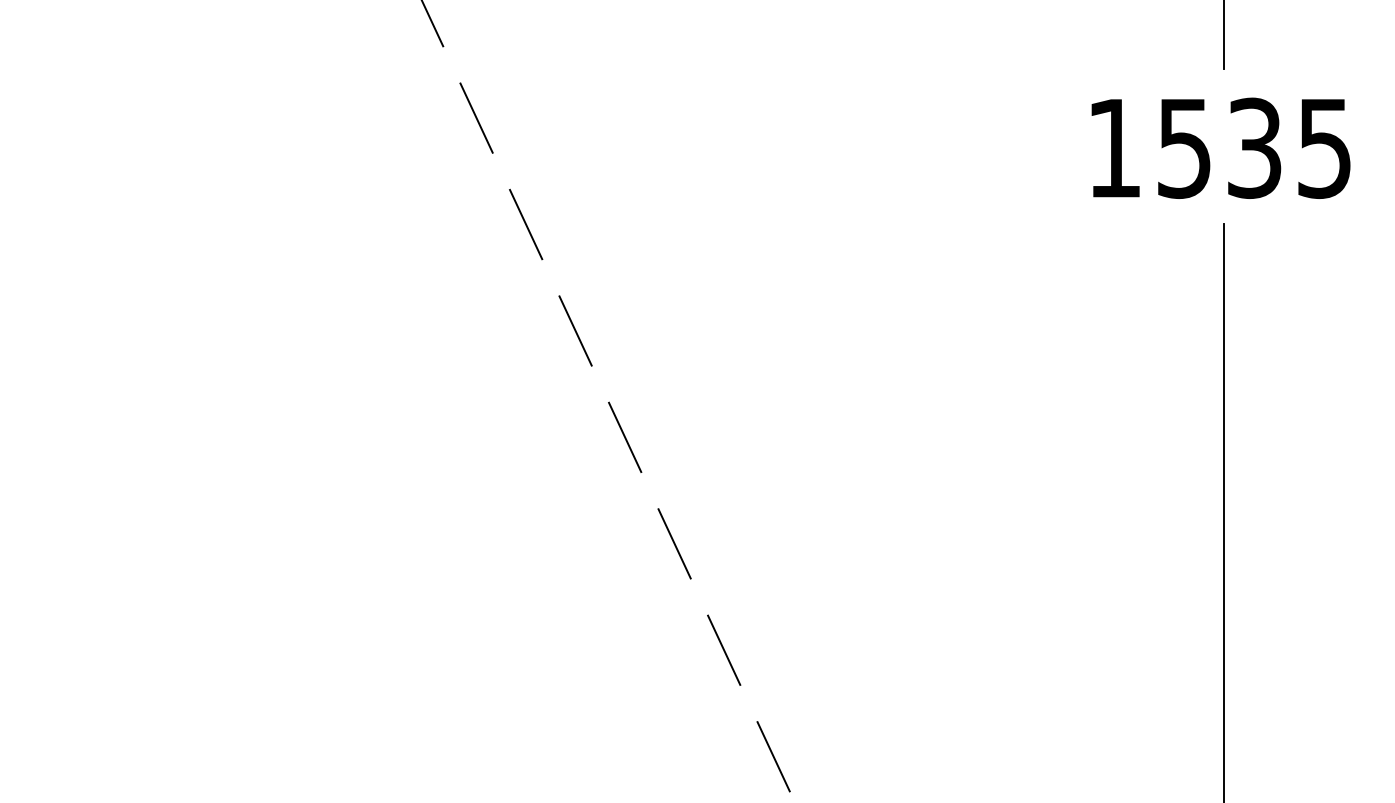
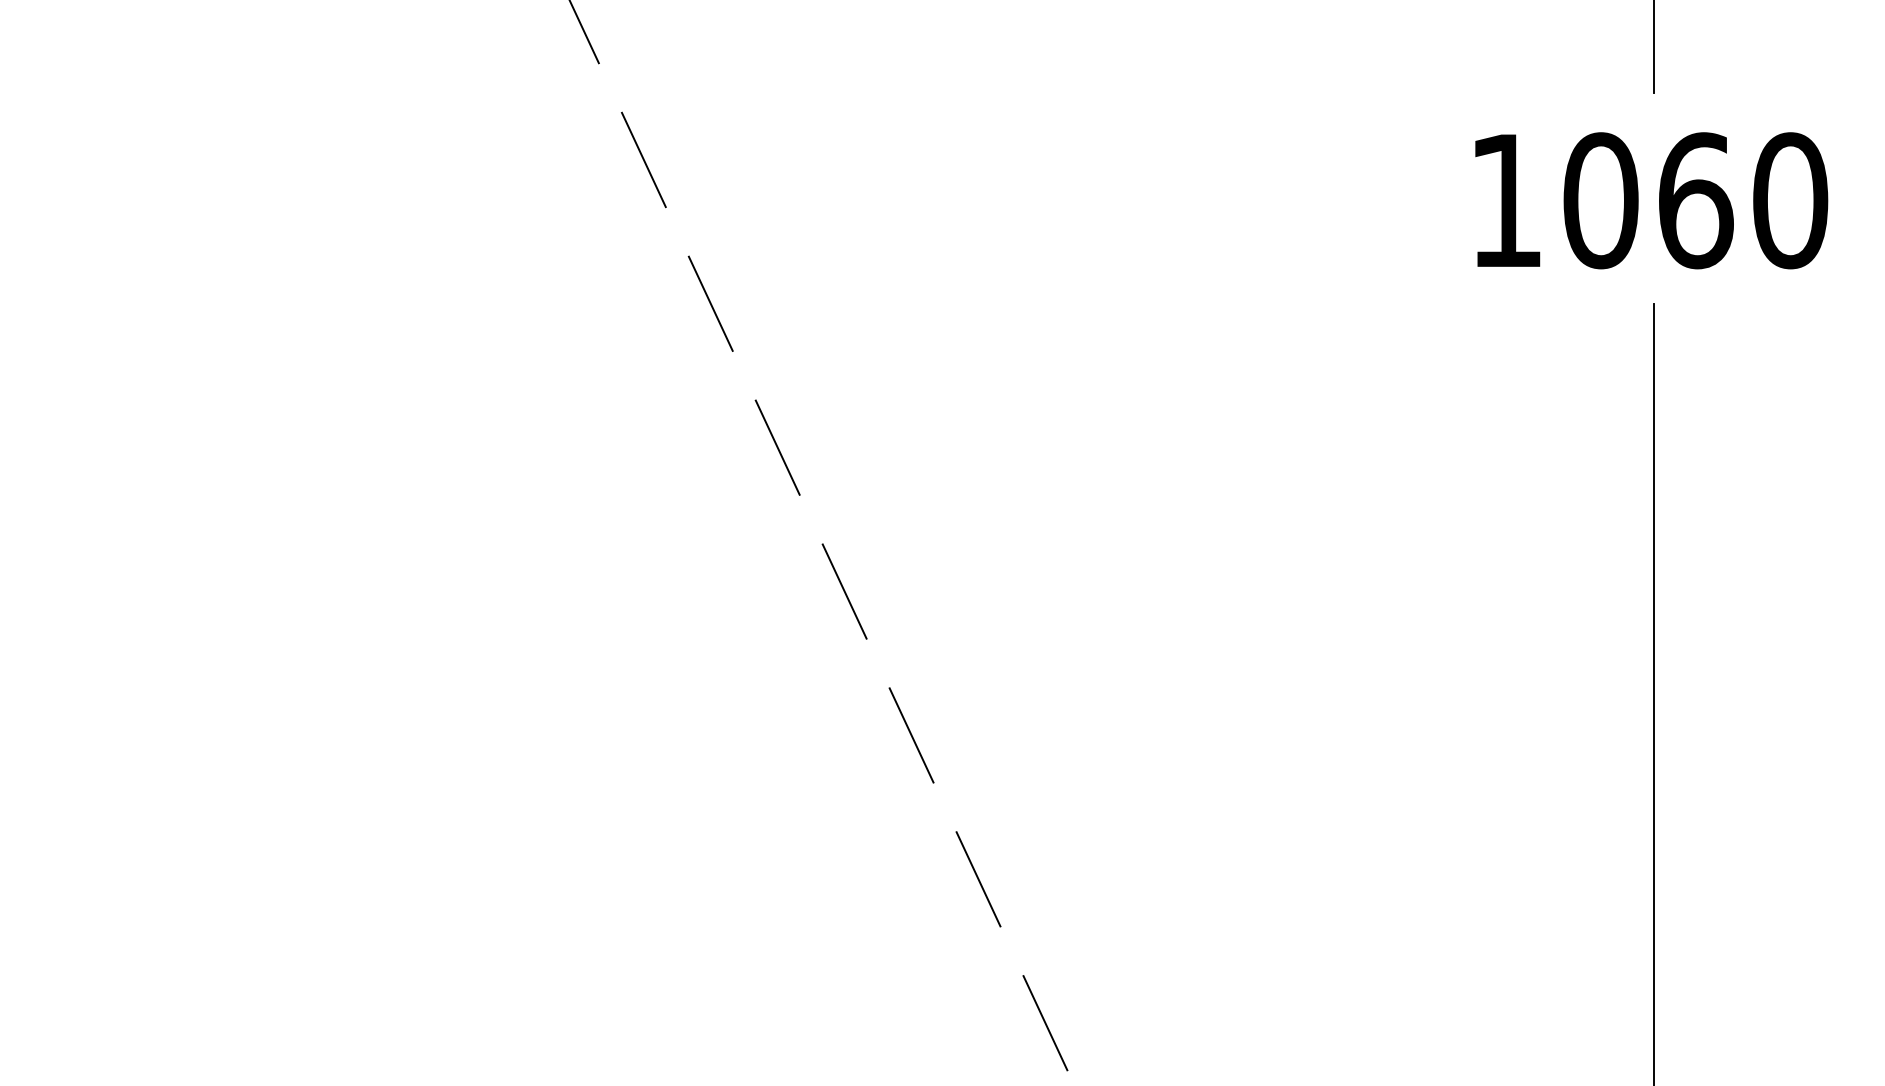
text: (1254, 148) -> (1695, 200), 1535 -> 1060

